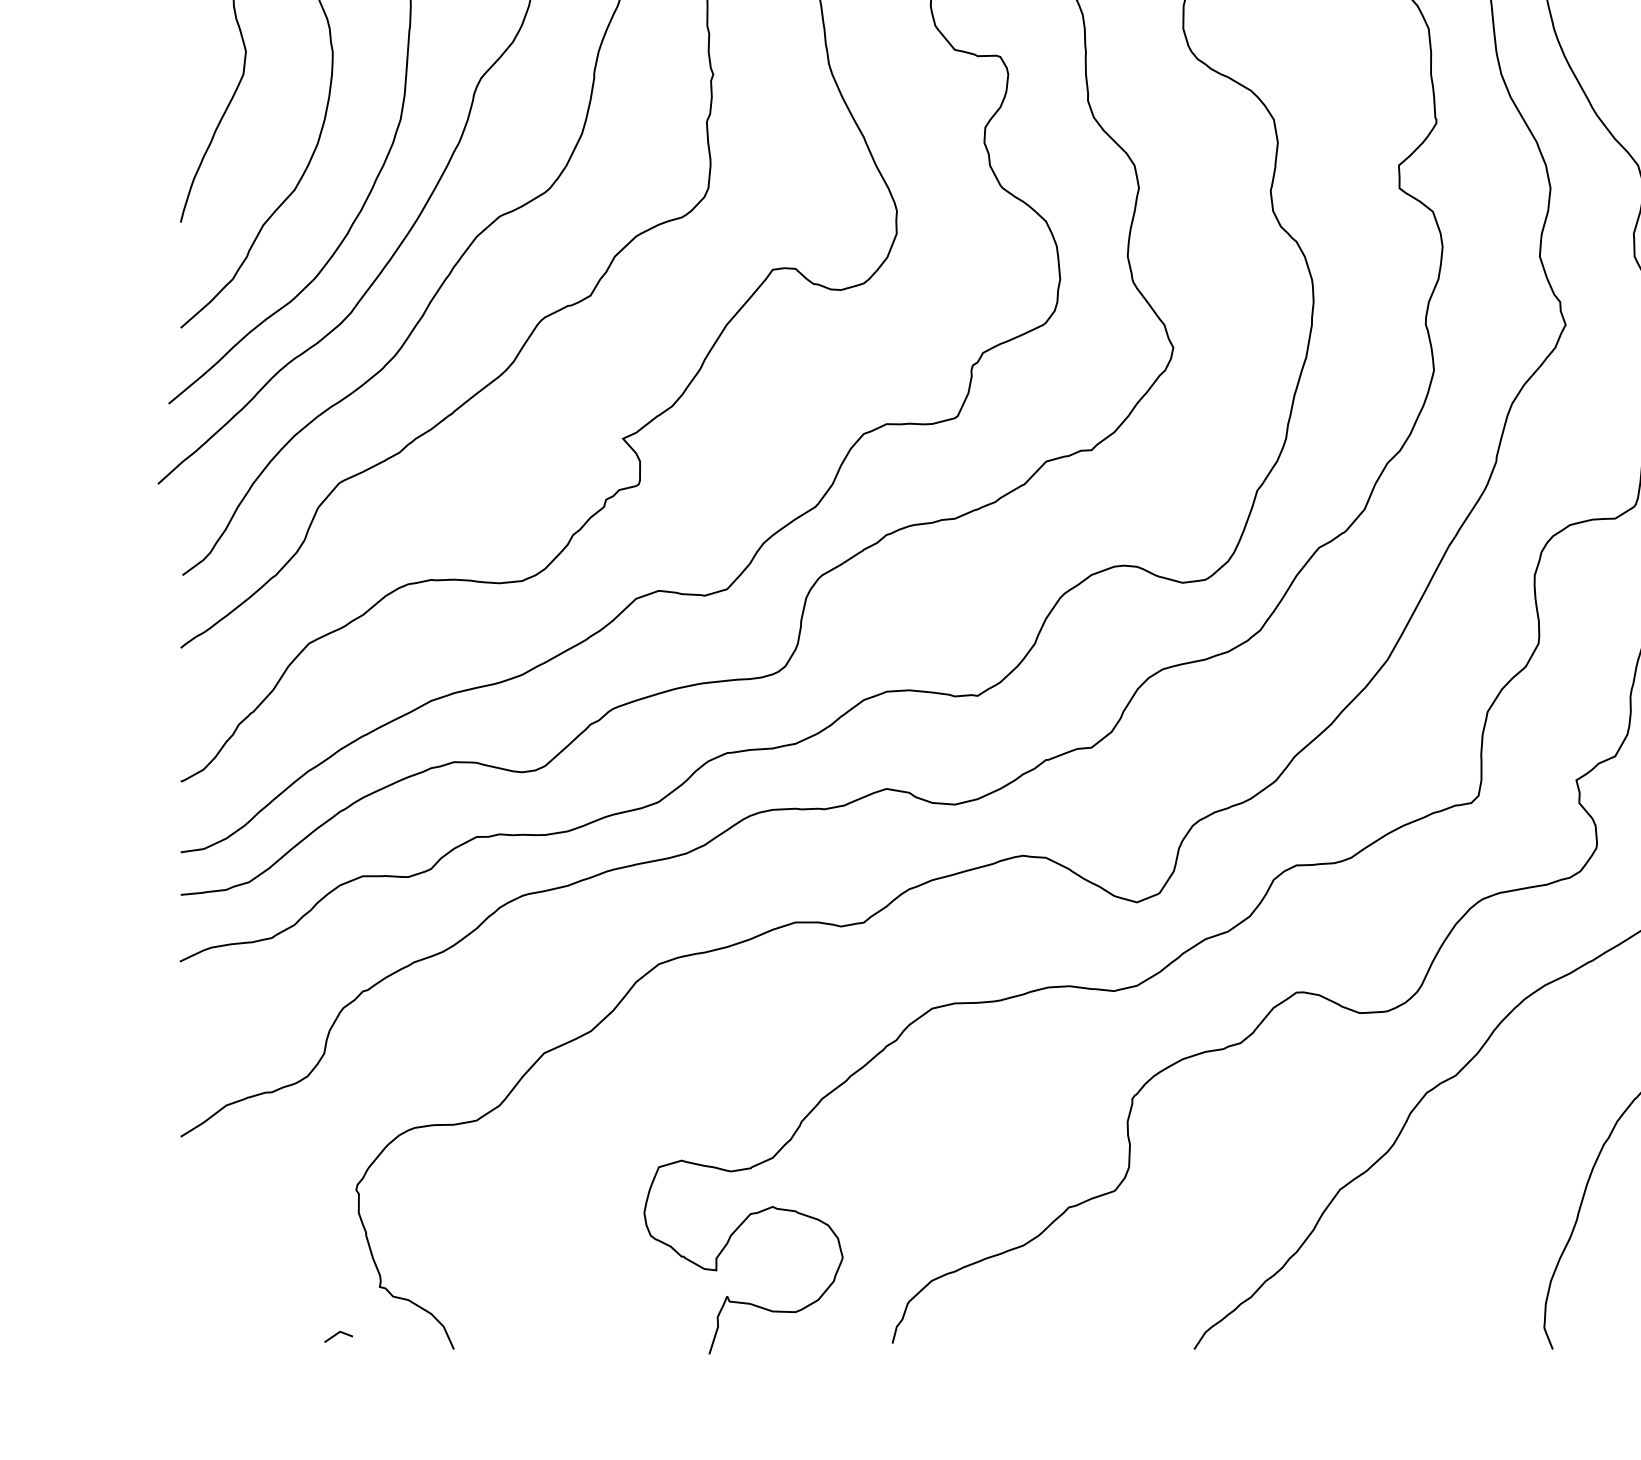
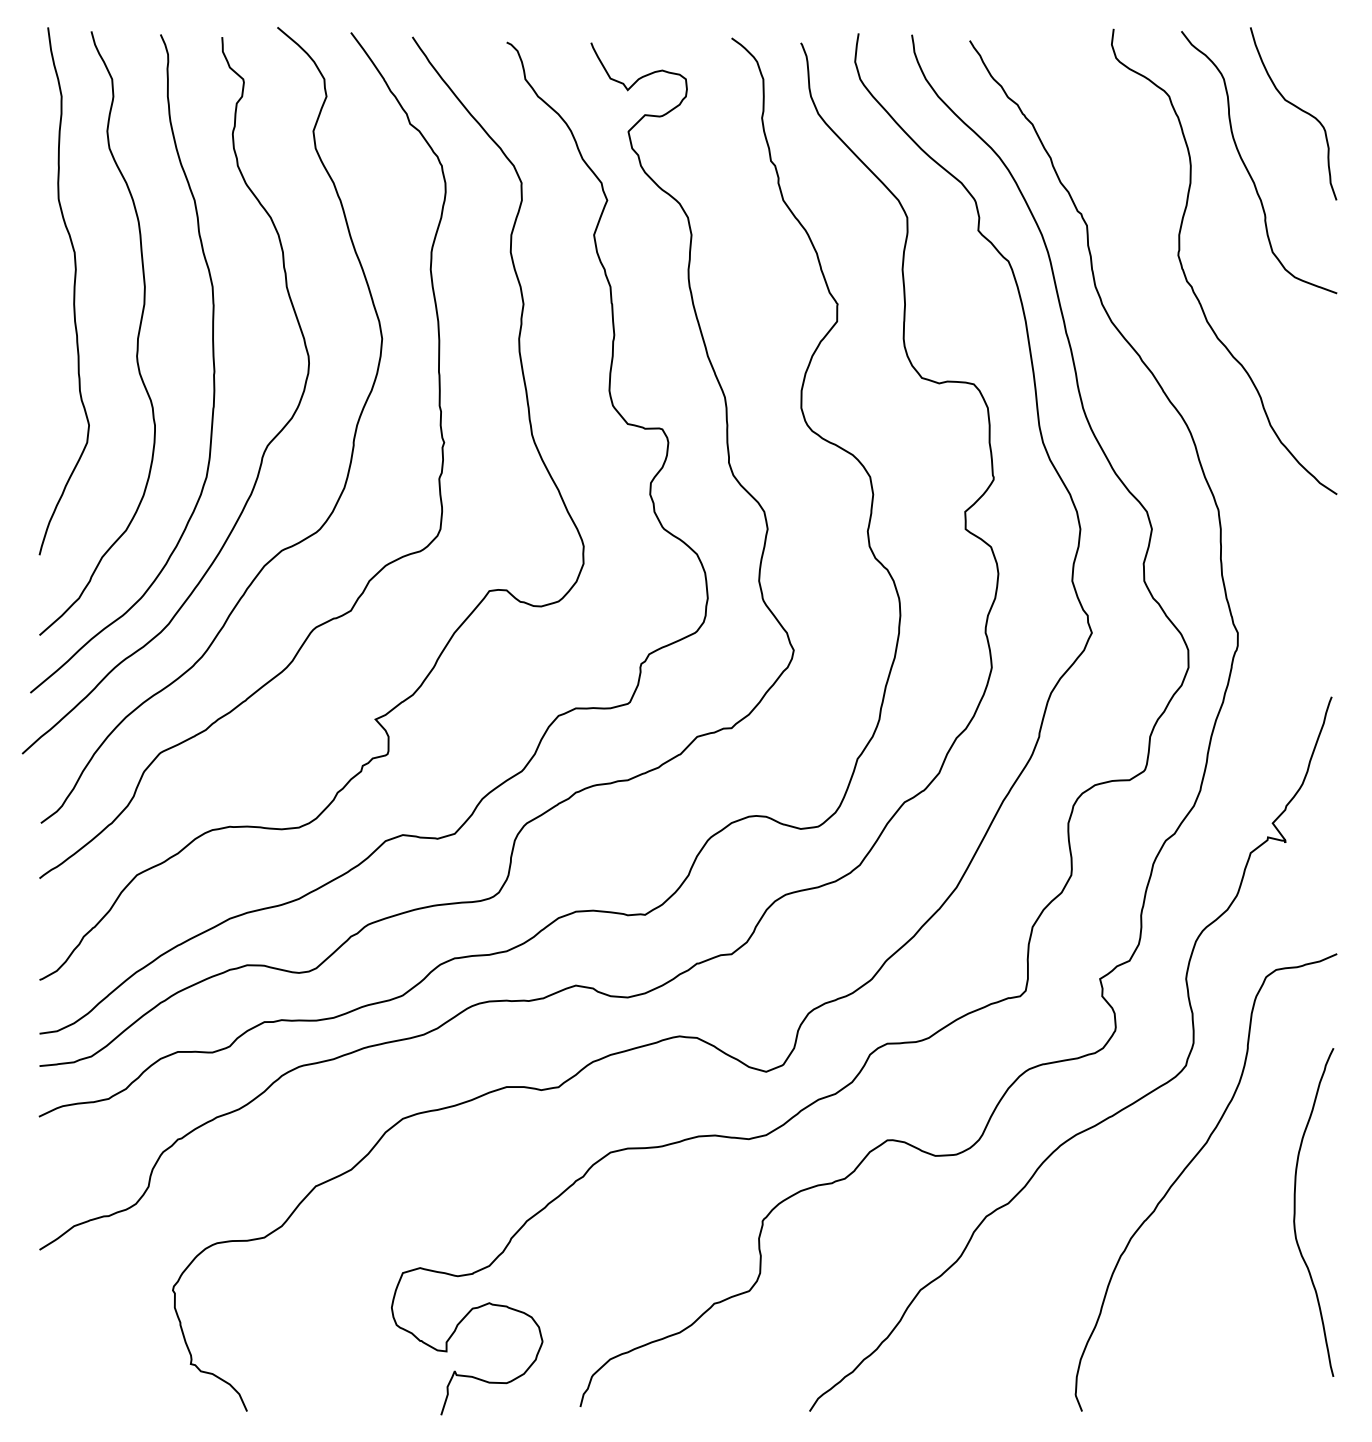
line: (337, 1334) -> (158, 1400), removed

